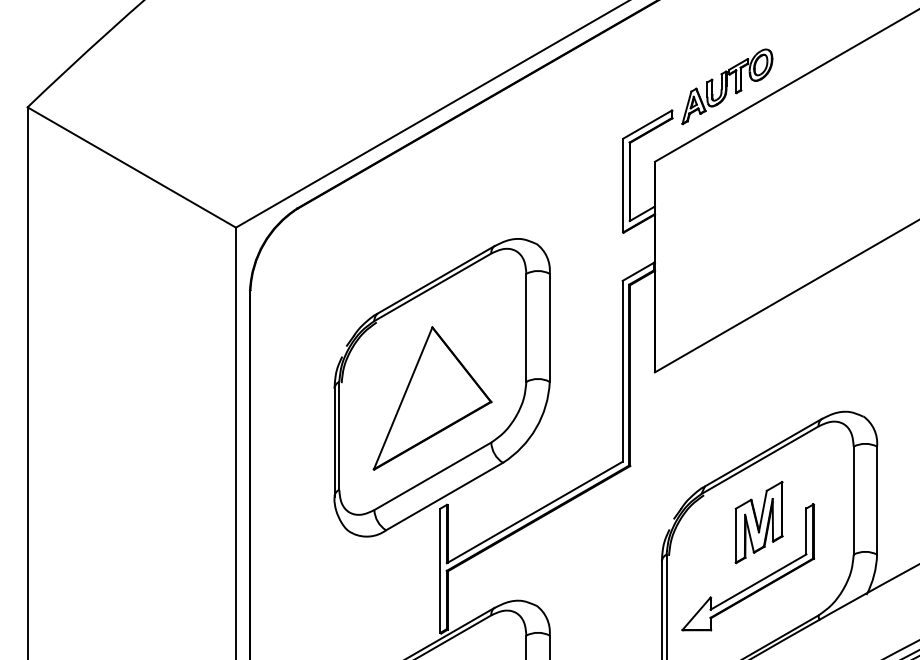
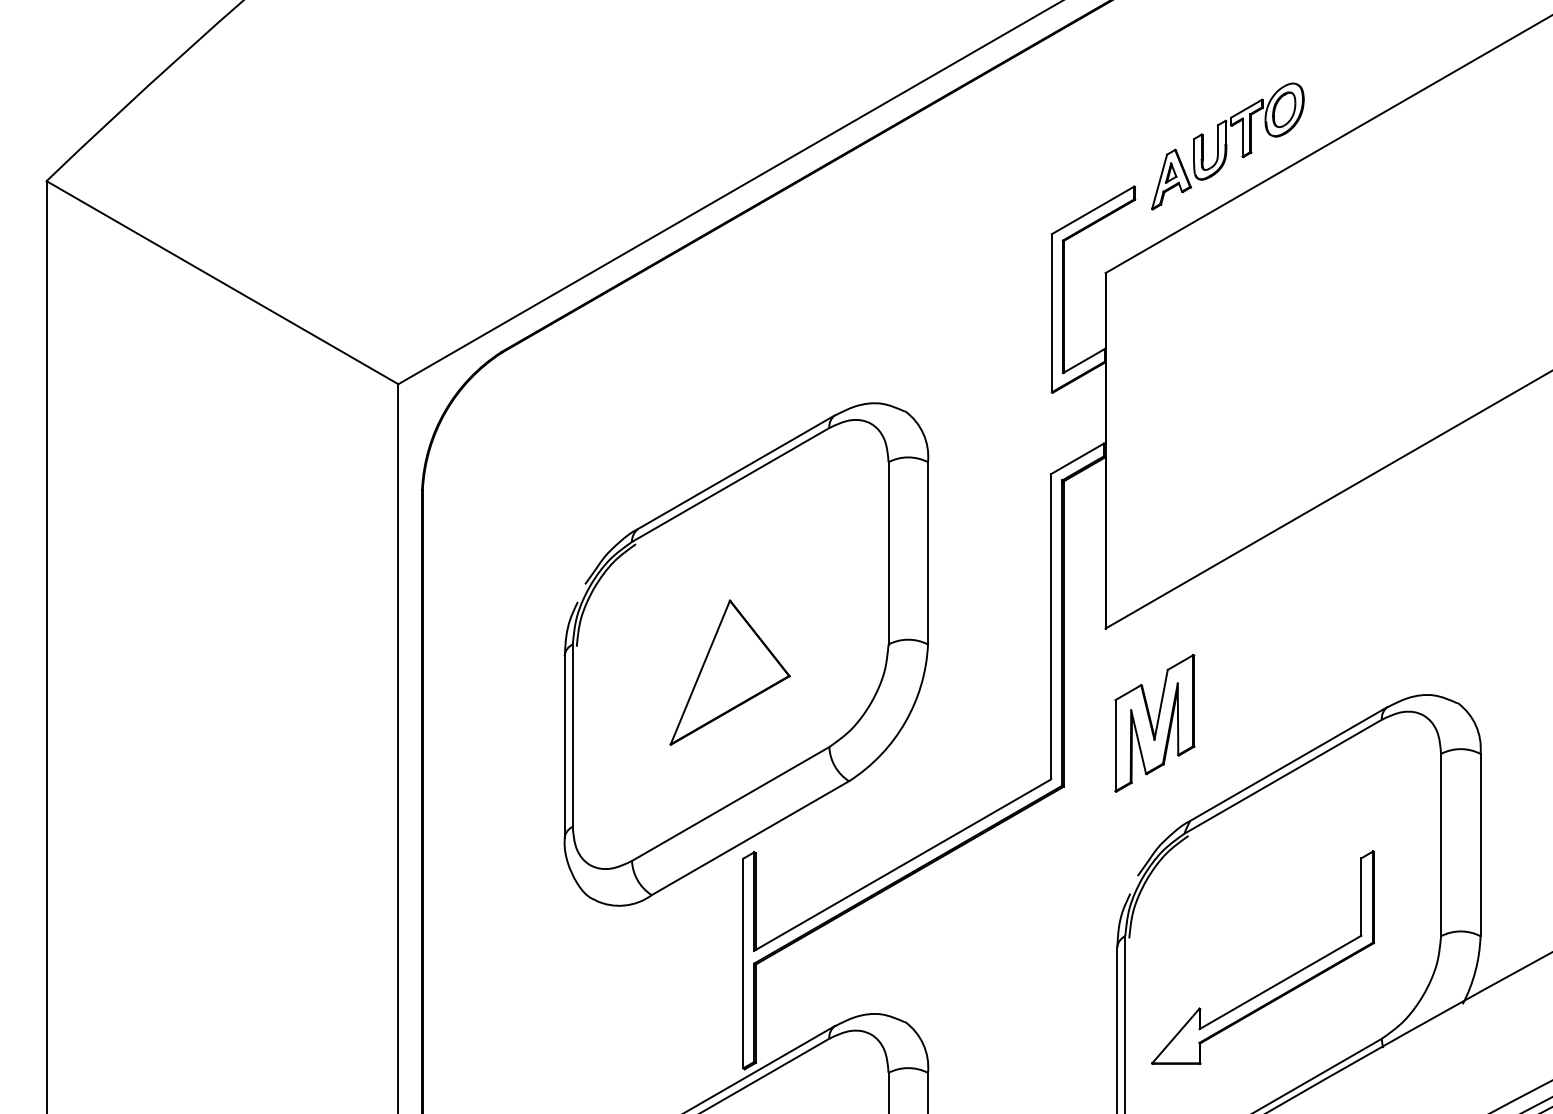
part: (432, 398) -> (730, 672), size x0.6
part: (758, 522) -> (1153, 723), moved

